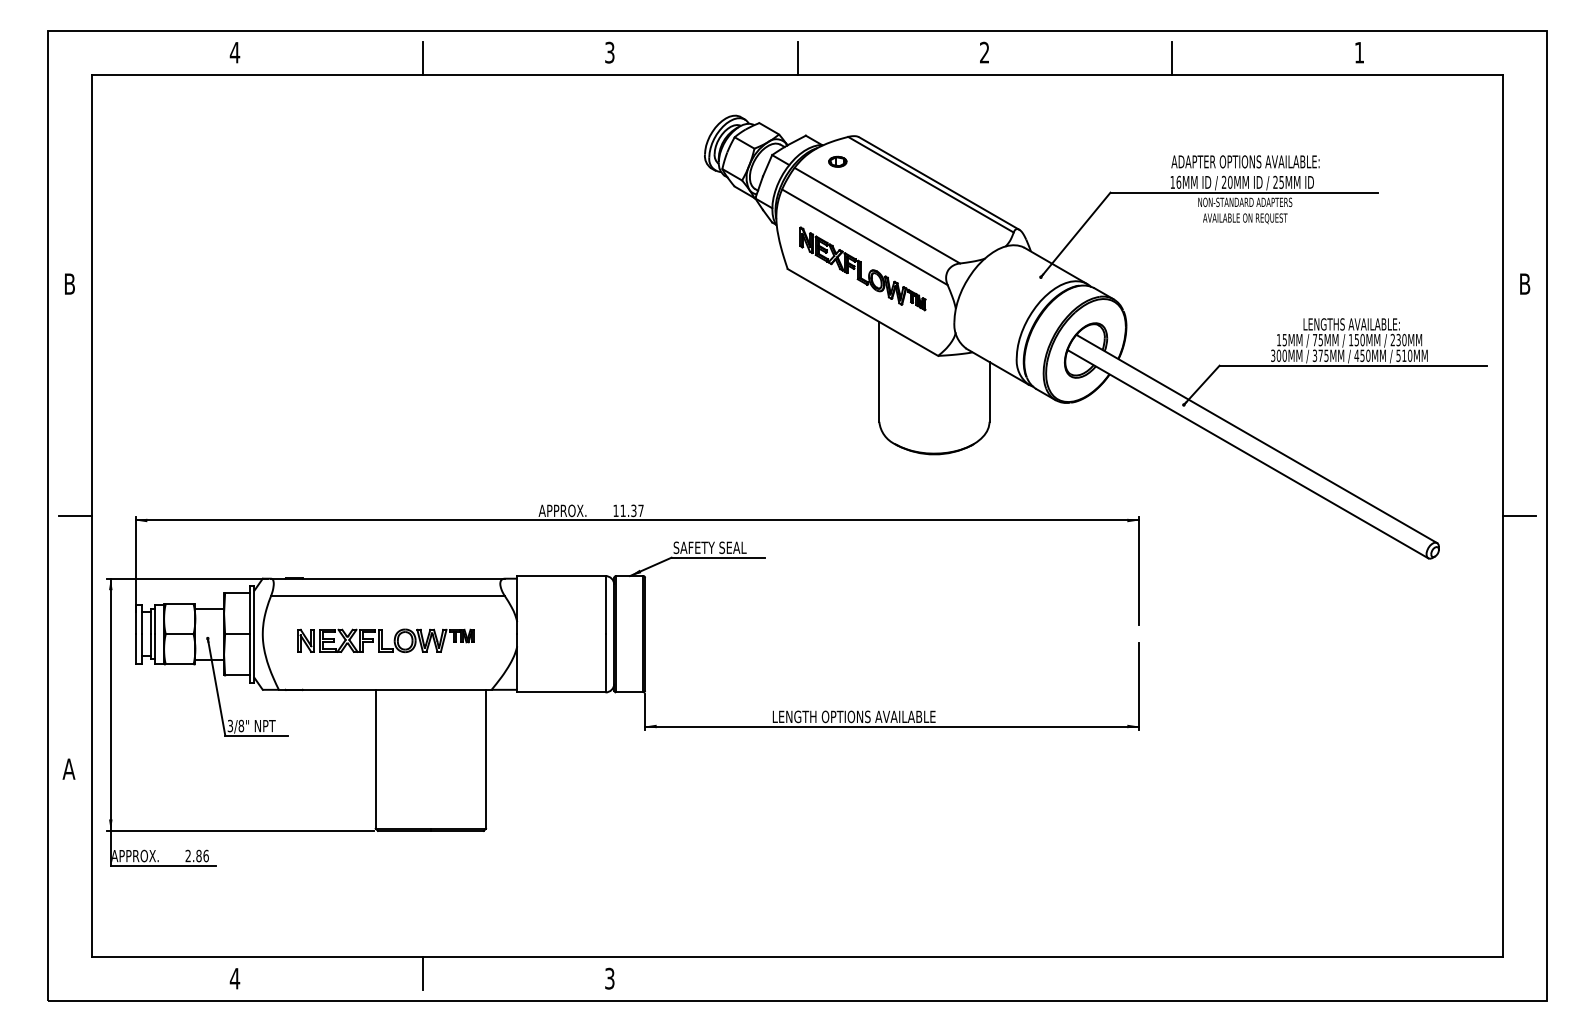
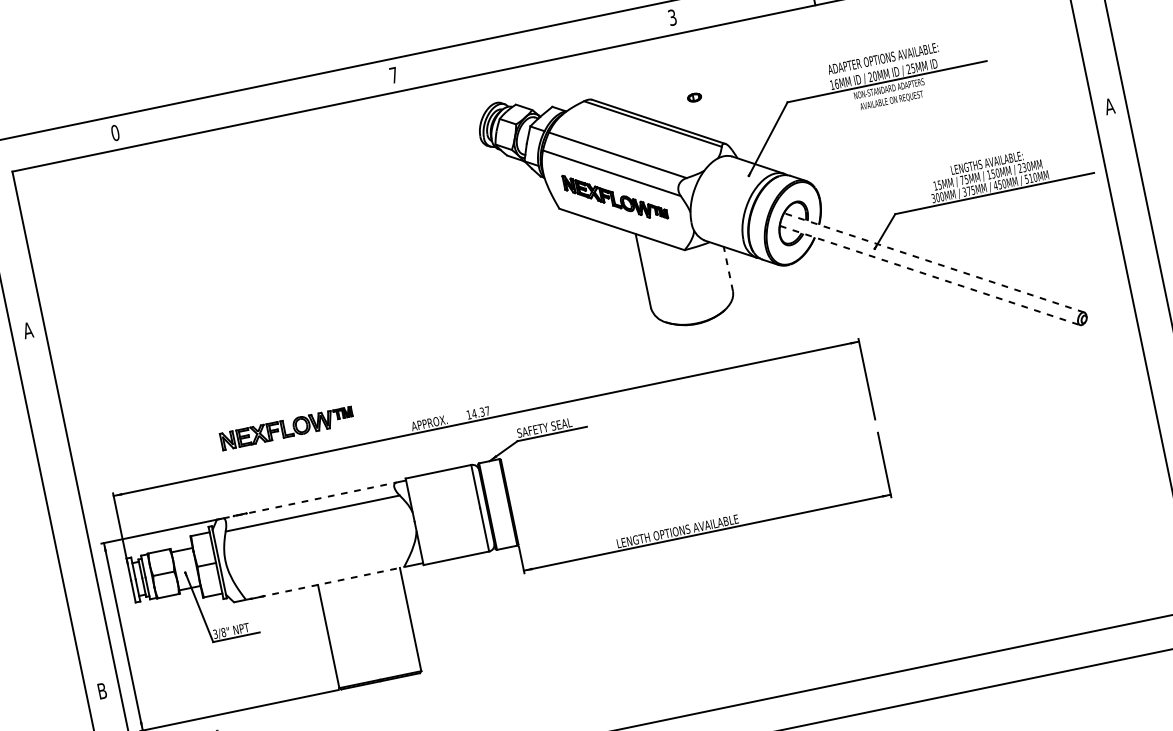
text: (234, 52) -> (114, 132), 4 -> 0
text: (609, 52) -> (393, 75), 3 -> 7
text: (984, 52) -> (672, 17), 2 -> 3
line: (422, 58) -> (255, 108), removed
line: (797, 58) -> (534, 50), removed
part: (837, 161) -> (694, 97), moved
text: (69, 283) -> (27, 330), B -> A
text: (1524, 283) -> (1109, 106), B -> A
line: (989, 391) -> (728, 268), solid -> dashed
line: (1256, 438) -> (933, 262), solid -> dashed
line: (1248, 454) -> (930, 275), solid -> dashed
text: (623, 510) -> (474, 413), 11.37 -> 14.37
line: (74, 516) -> (67, 502), removed
line: (1519, 516) -> (1141, 280), removed
line: (388, 578) -> (310, 500), solid -> dashed
part: (385, 640) -> (286, 428), moved
line: (385, 689) -> (325, 583), solid -> dashed
text: (68, 768) -> (101, 690), A -> B

